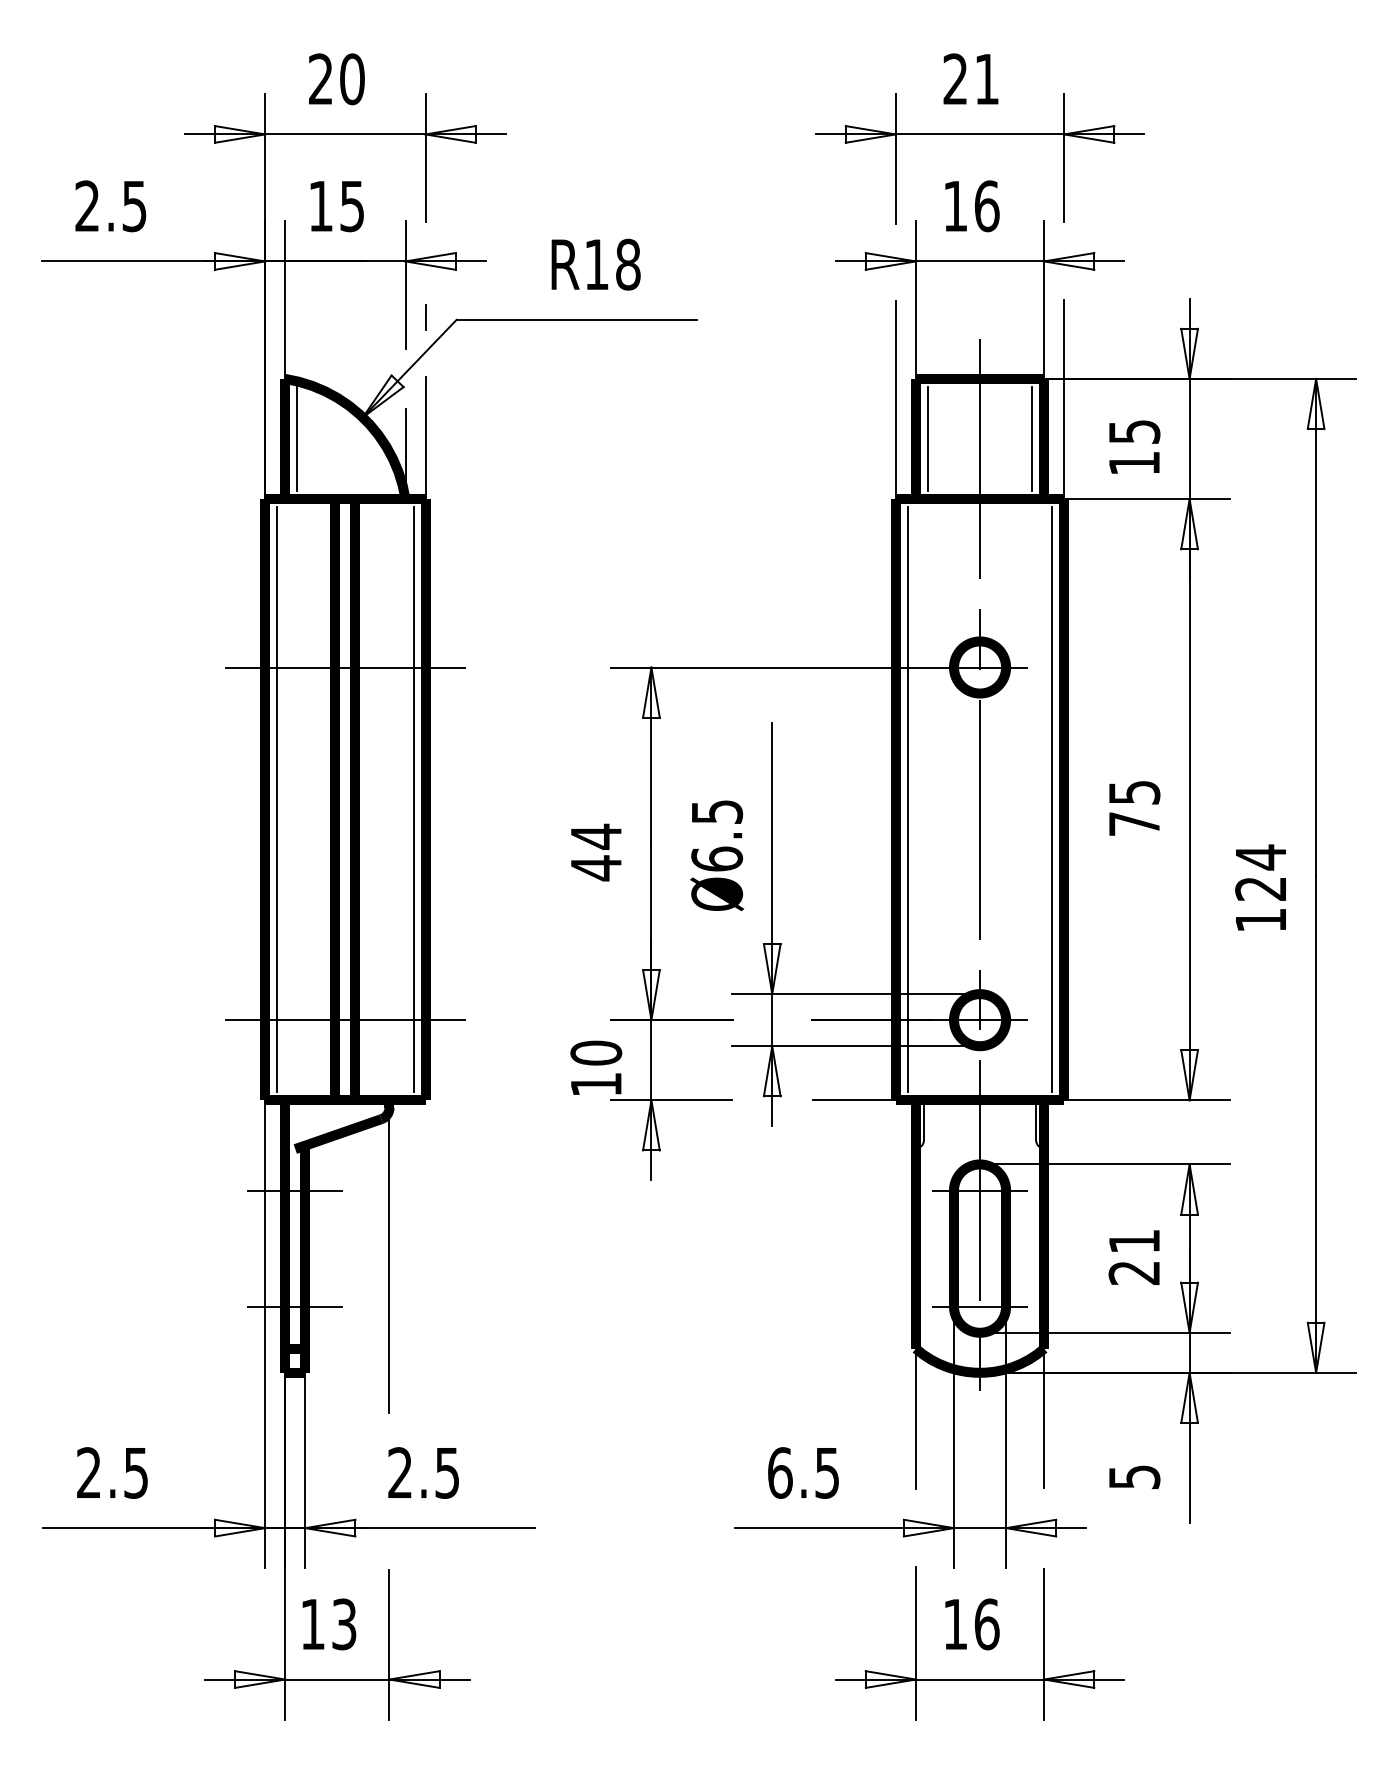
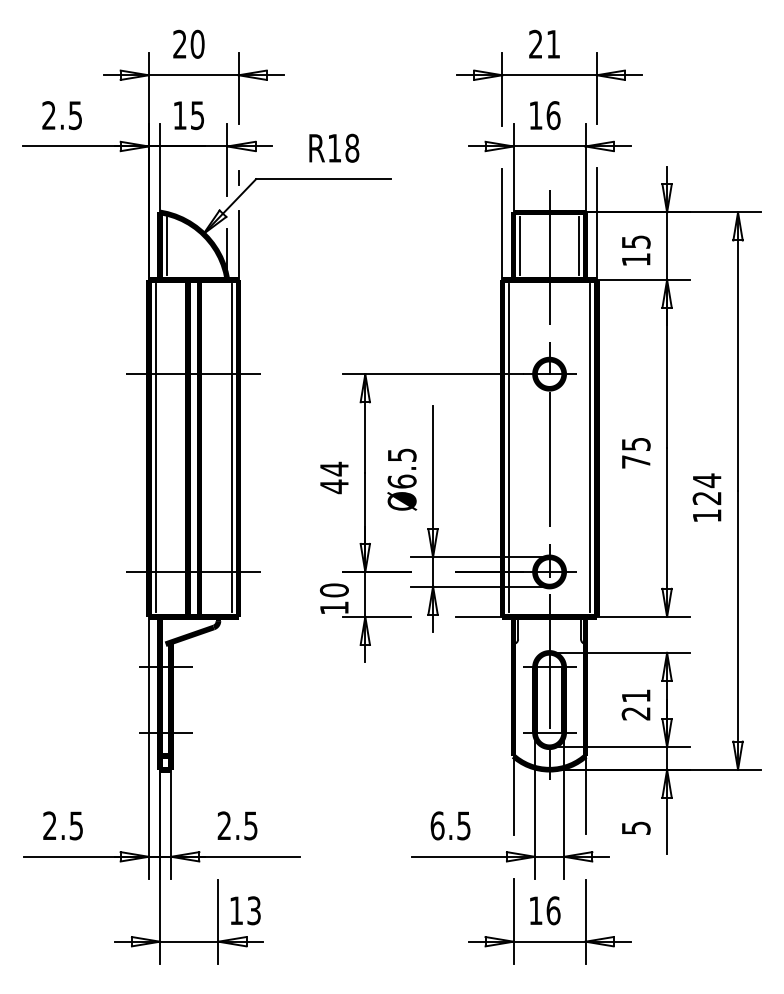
line: (389, 1260) -> (218, 706), removed
text: (328, 1623) -> (245, 910), moved

